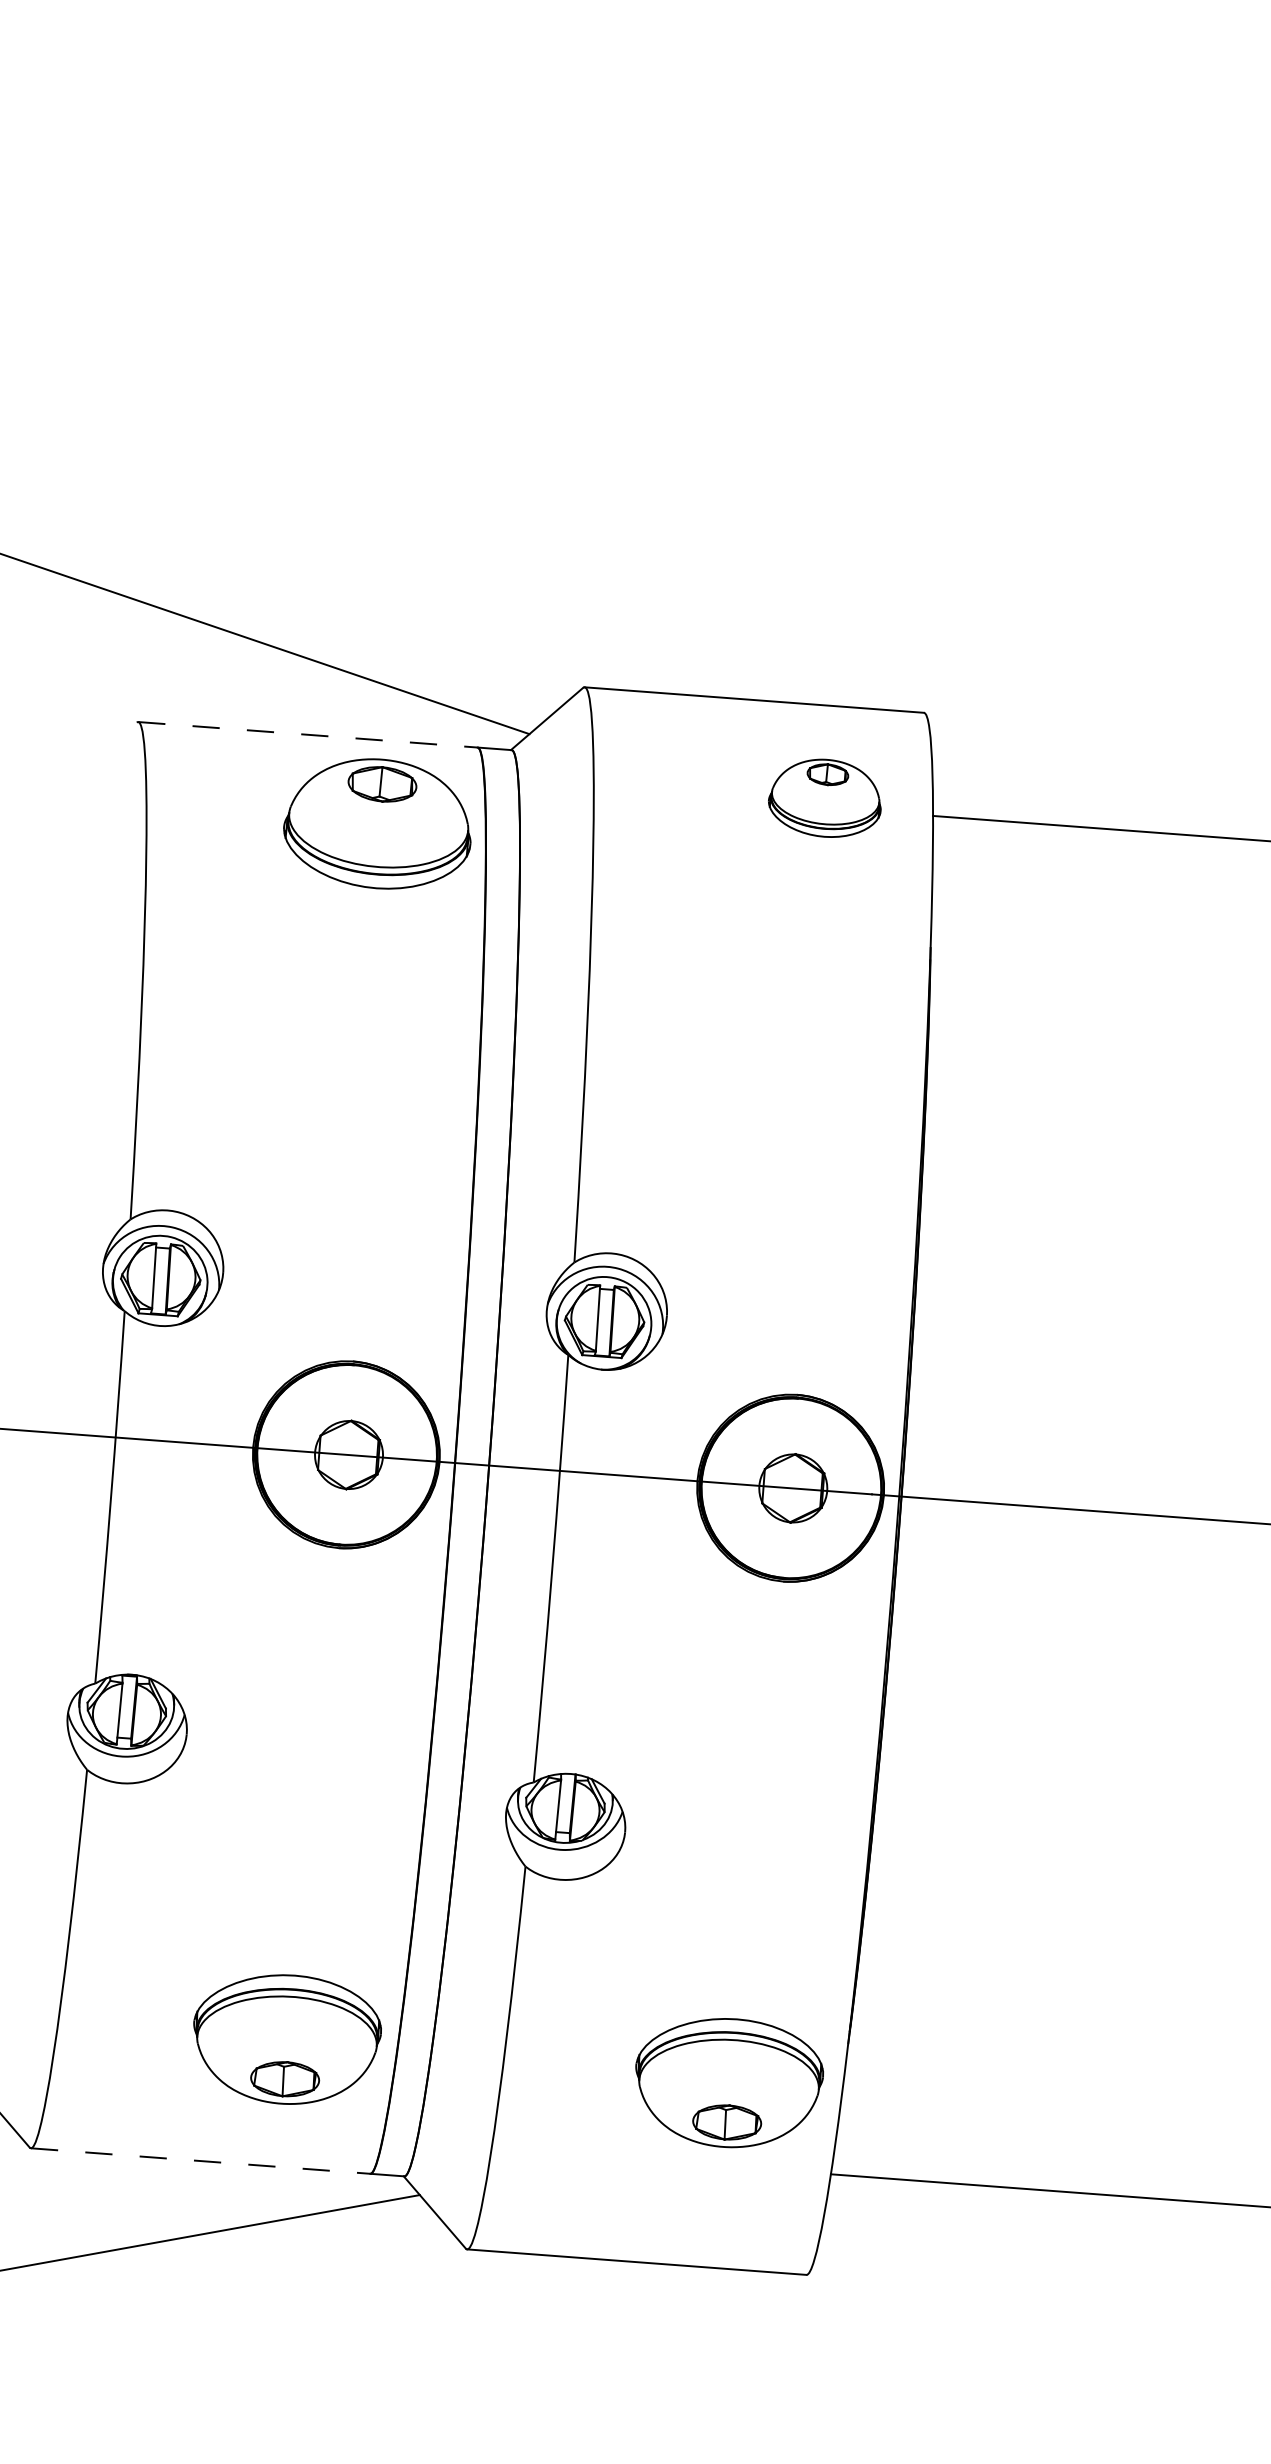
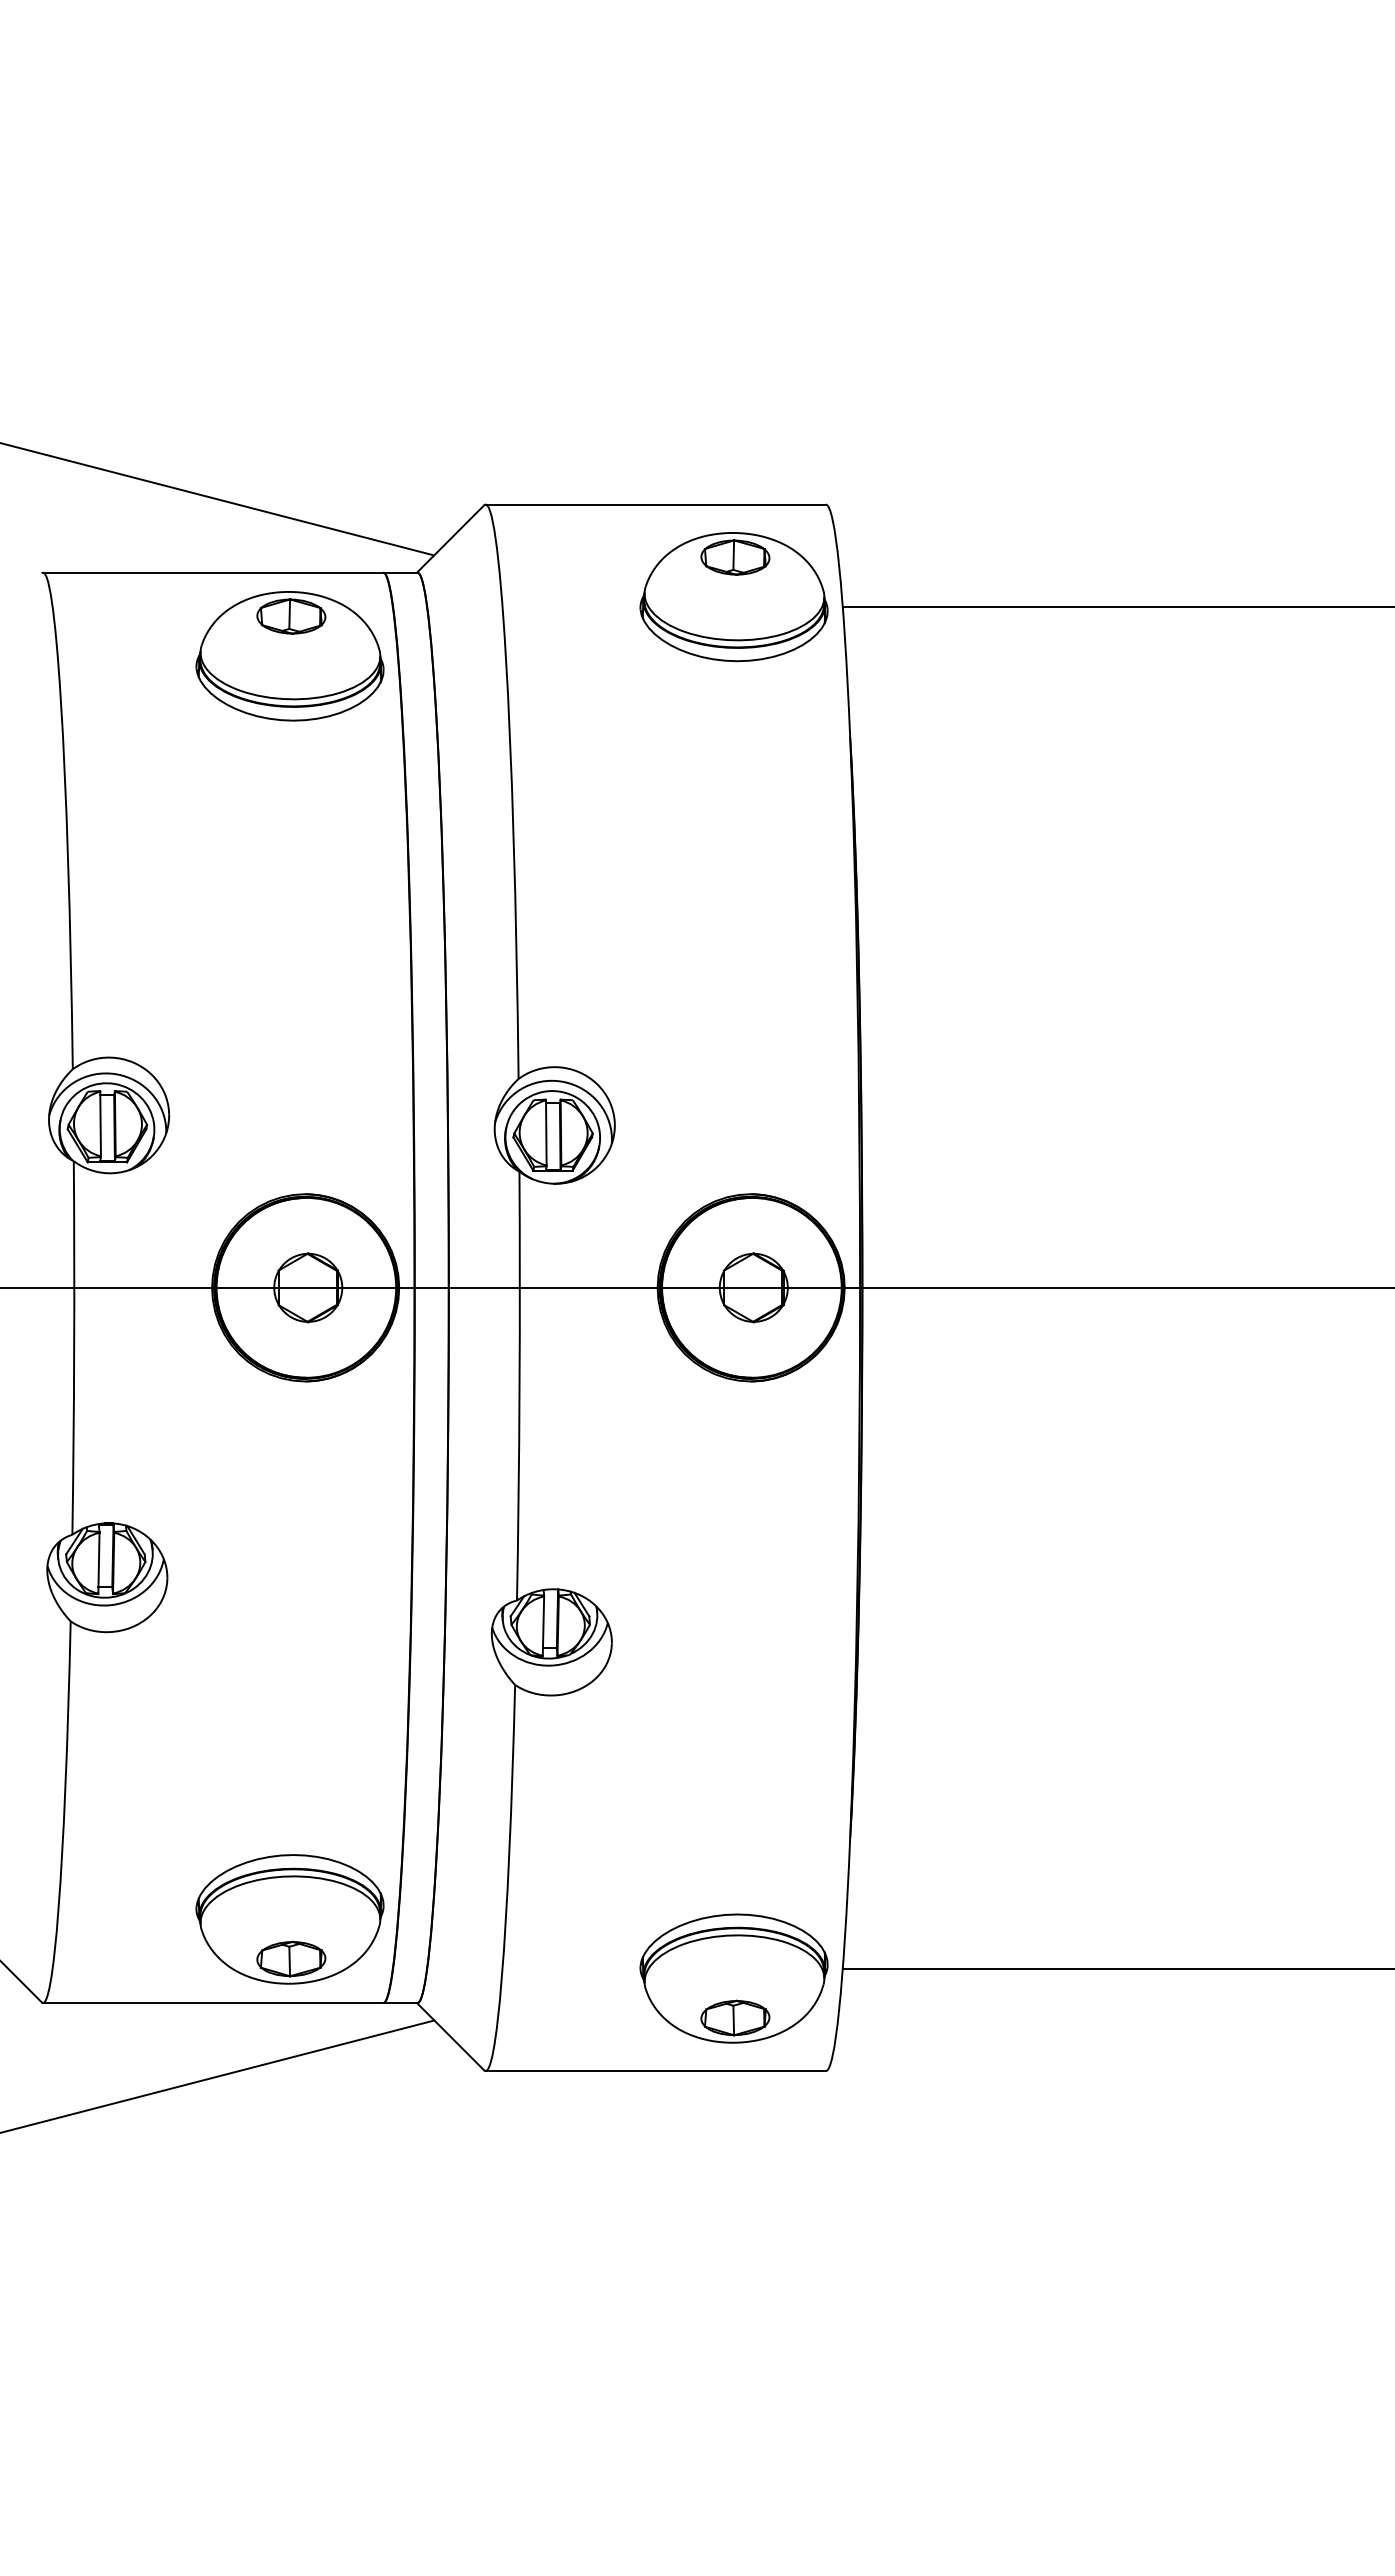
line: (308, 734) -> (213, 572), dashed -> solid
part: (824, 798) -> (733, 597), size x1.67
part: (286, 2039) -> (289, 1919), moved
part: (728, 2082) -> (733, 1978), moved
line: (200, 2161) -> (213, 2003), dashed -> solid

